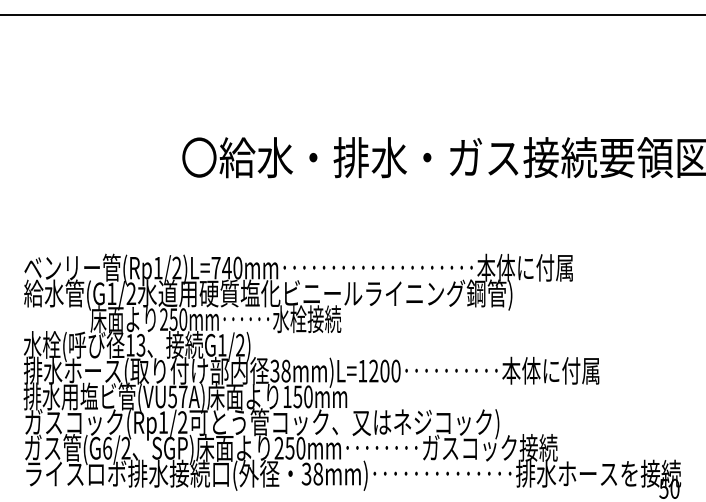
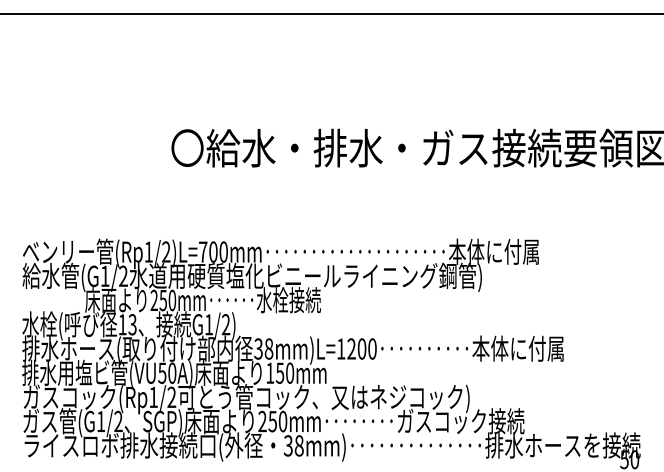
text: (226, 267) -> (213, 251), (Rp1/2)L=740mm -> (Rp1/2)L=700mm
text: (183, 396) -> (172, 372), (VU57A) -> (VU50A)
text: (107, 447) -> (101, 420), (G6/2 -> (G1/2

